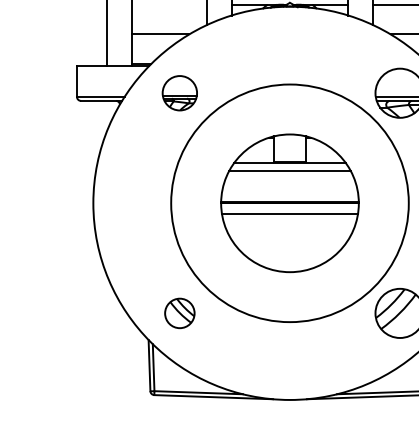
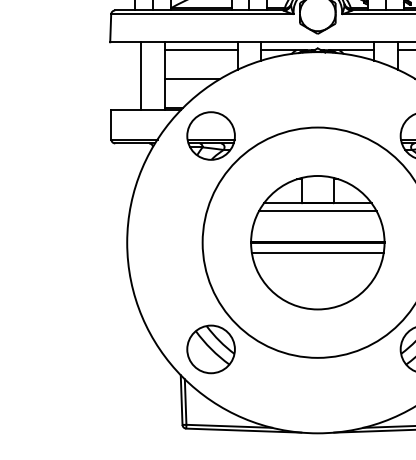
line: (168, 5) -> (200, 50), added
part: (179, 92) -> (210, 135), size x1.43
part: (179, 313) -> (210, 349), size x1.67

